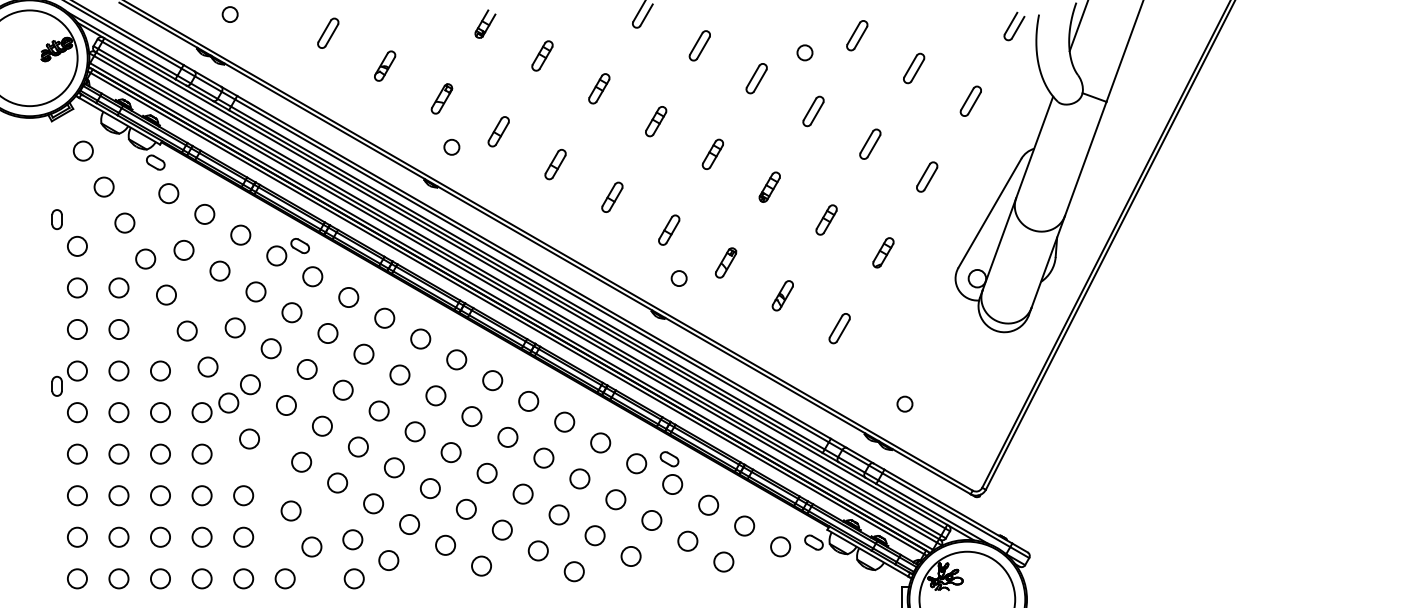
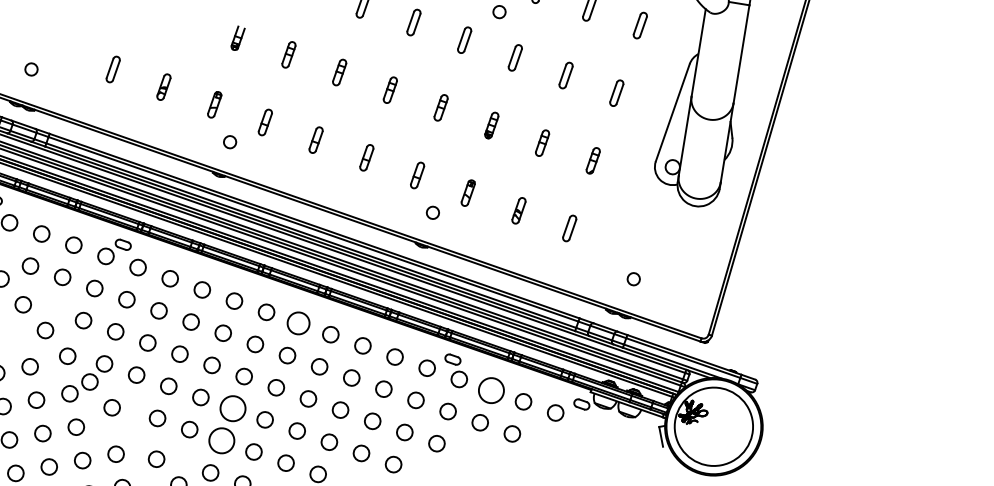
circle: (492, 380) -> (298, 323), size x1.4
circle: (393, 467) -> (232, 408), size x1.6
circle: (373, 503) -> (221, 440), size x1.6
circle: (708, 504) -> (491, 390), size x1.6

